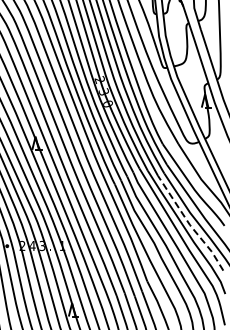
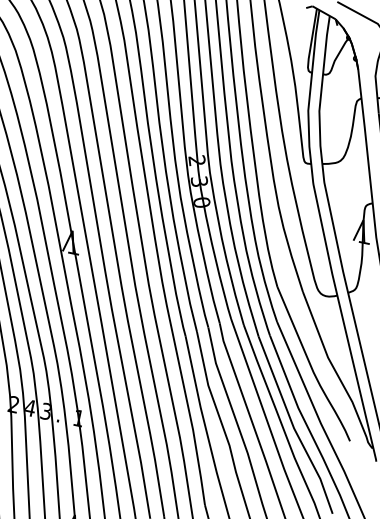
line: (190, 225) -> (294, 428), dashed -> solid

